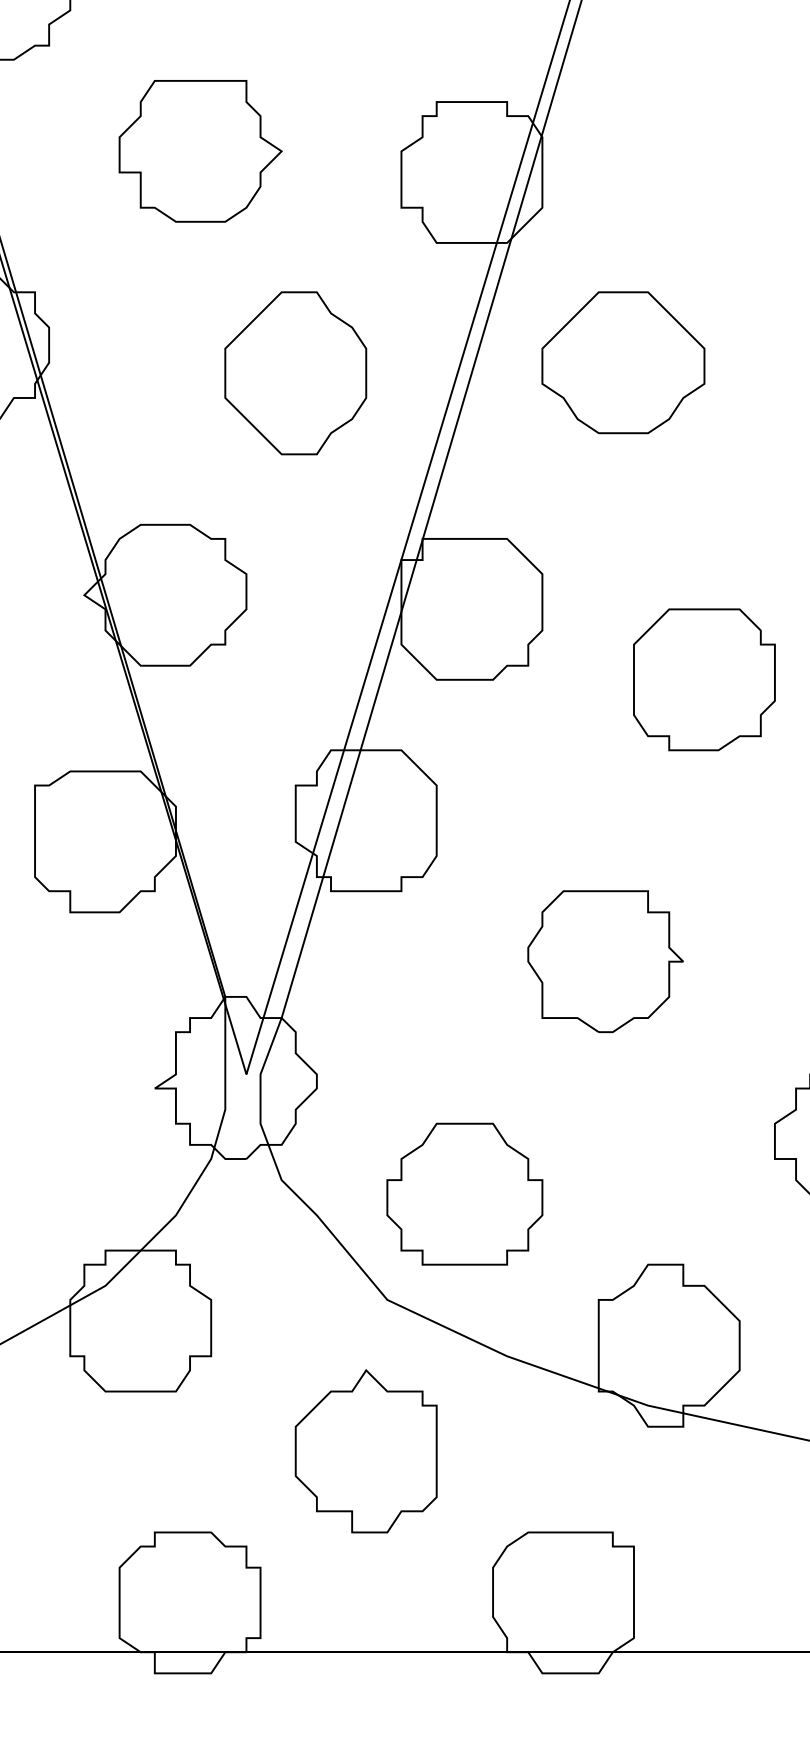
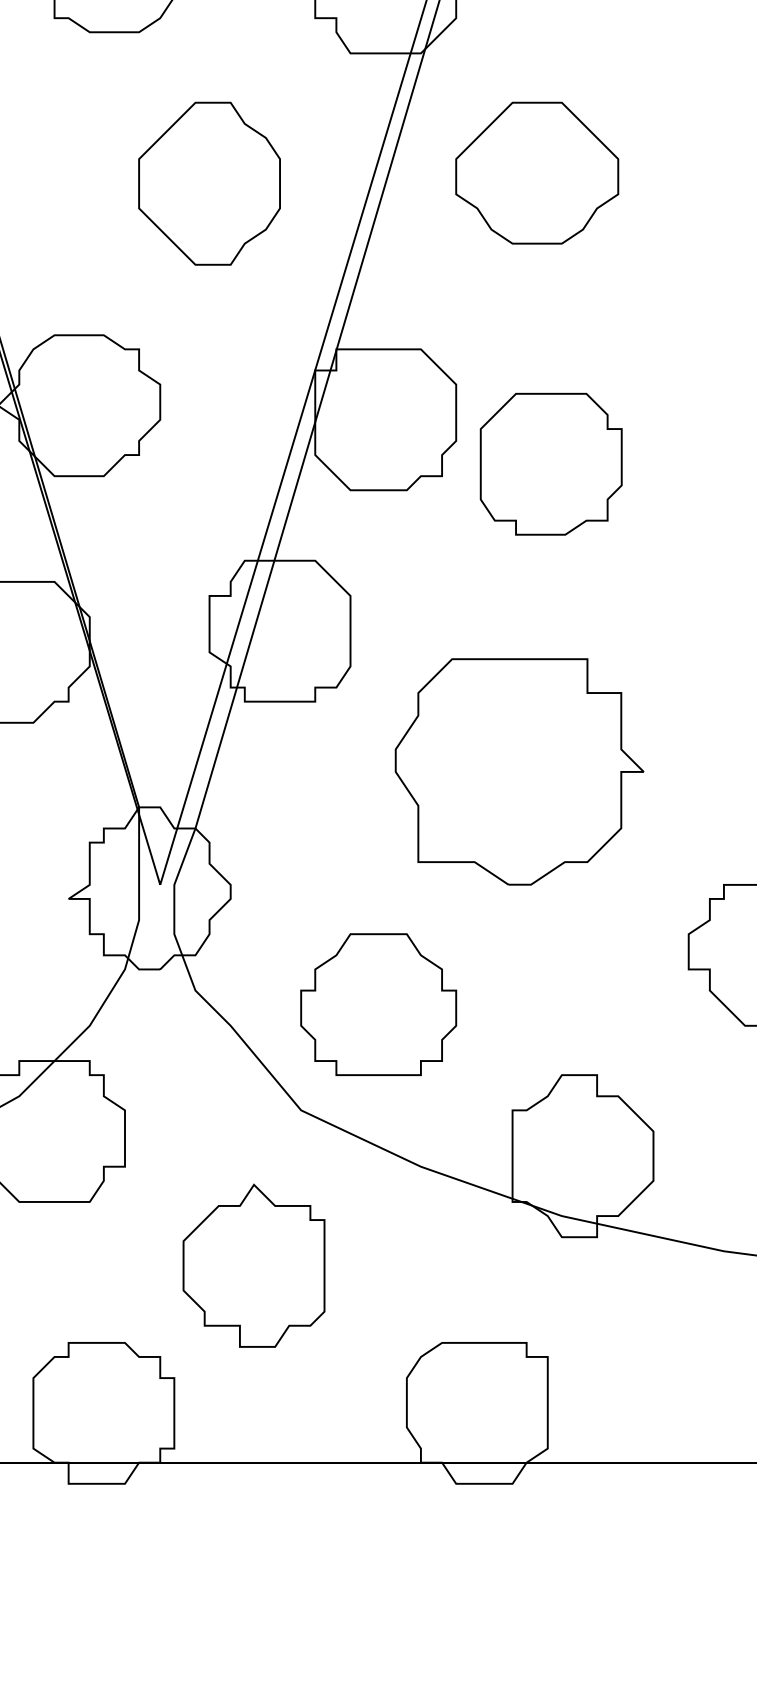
part: (704, 679) -> (551, 463), moved
part: (605, 961) -> (519, 771), size x1.6
part: (365, 1451) -> (253, 1265), moved

